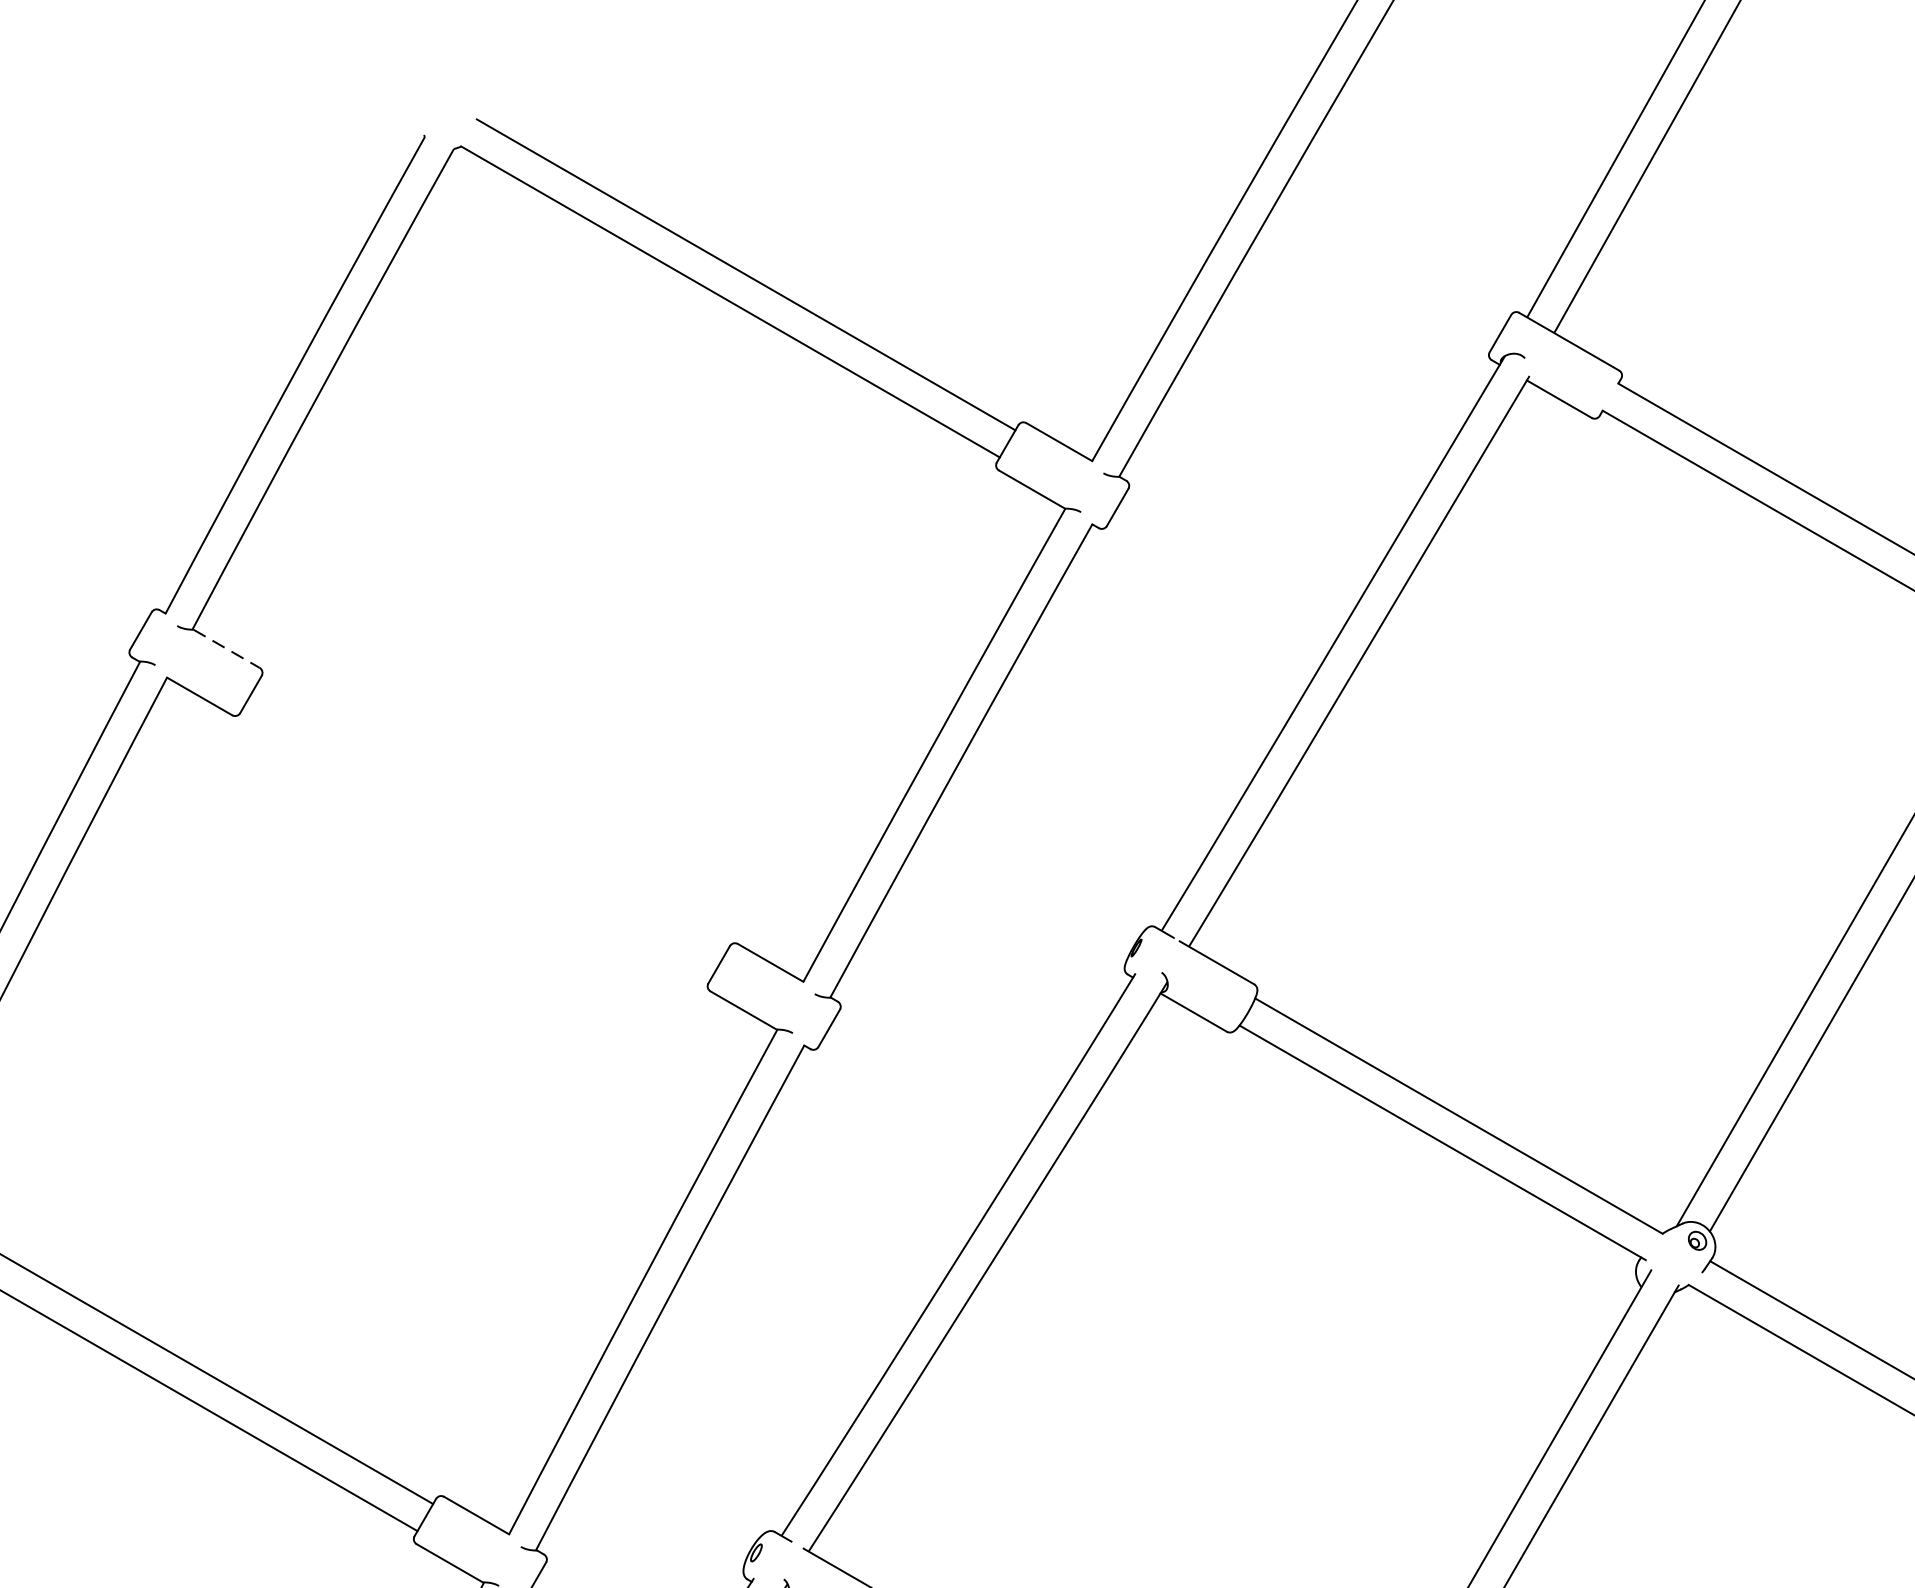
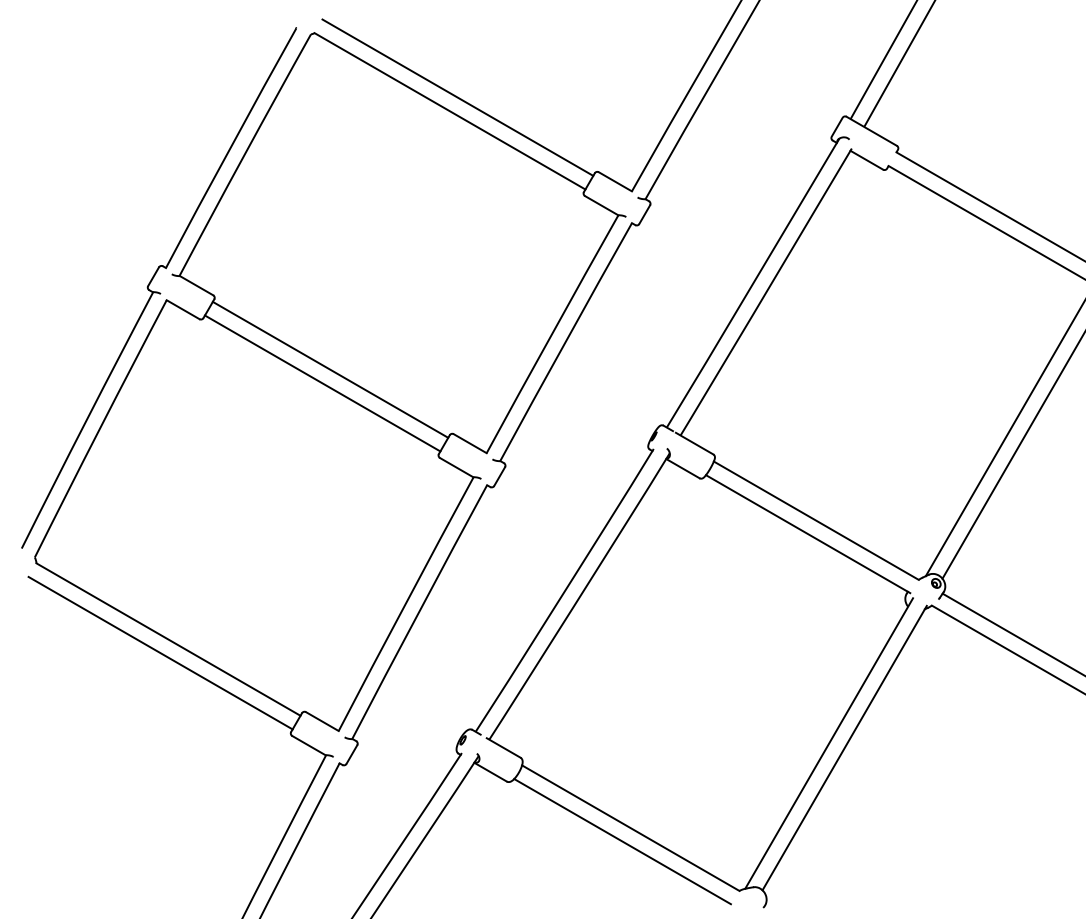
line: (228, 648) -> (197, 285), dashed -> solid
line: (492, 815) -> (330, 369), added
line: (476, 843) -> (322, 383), added

